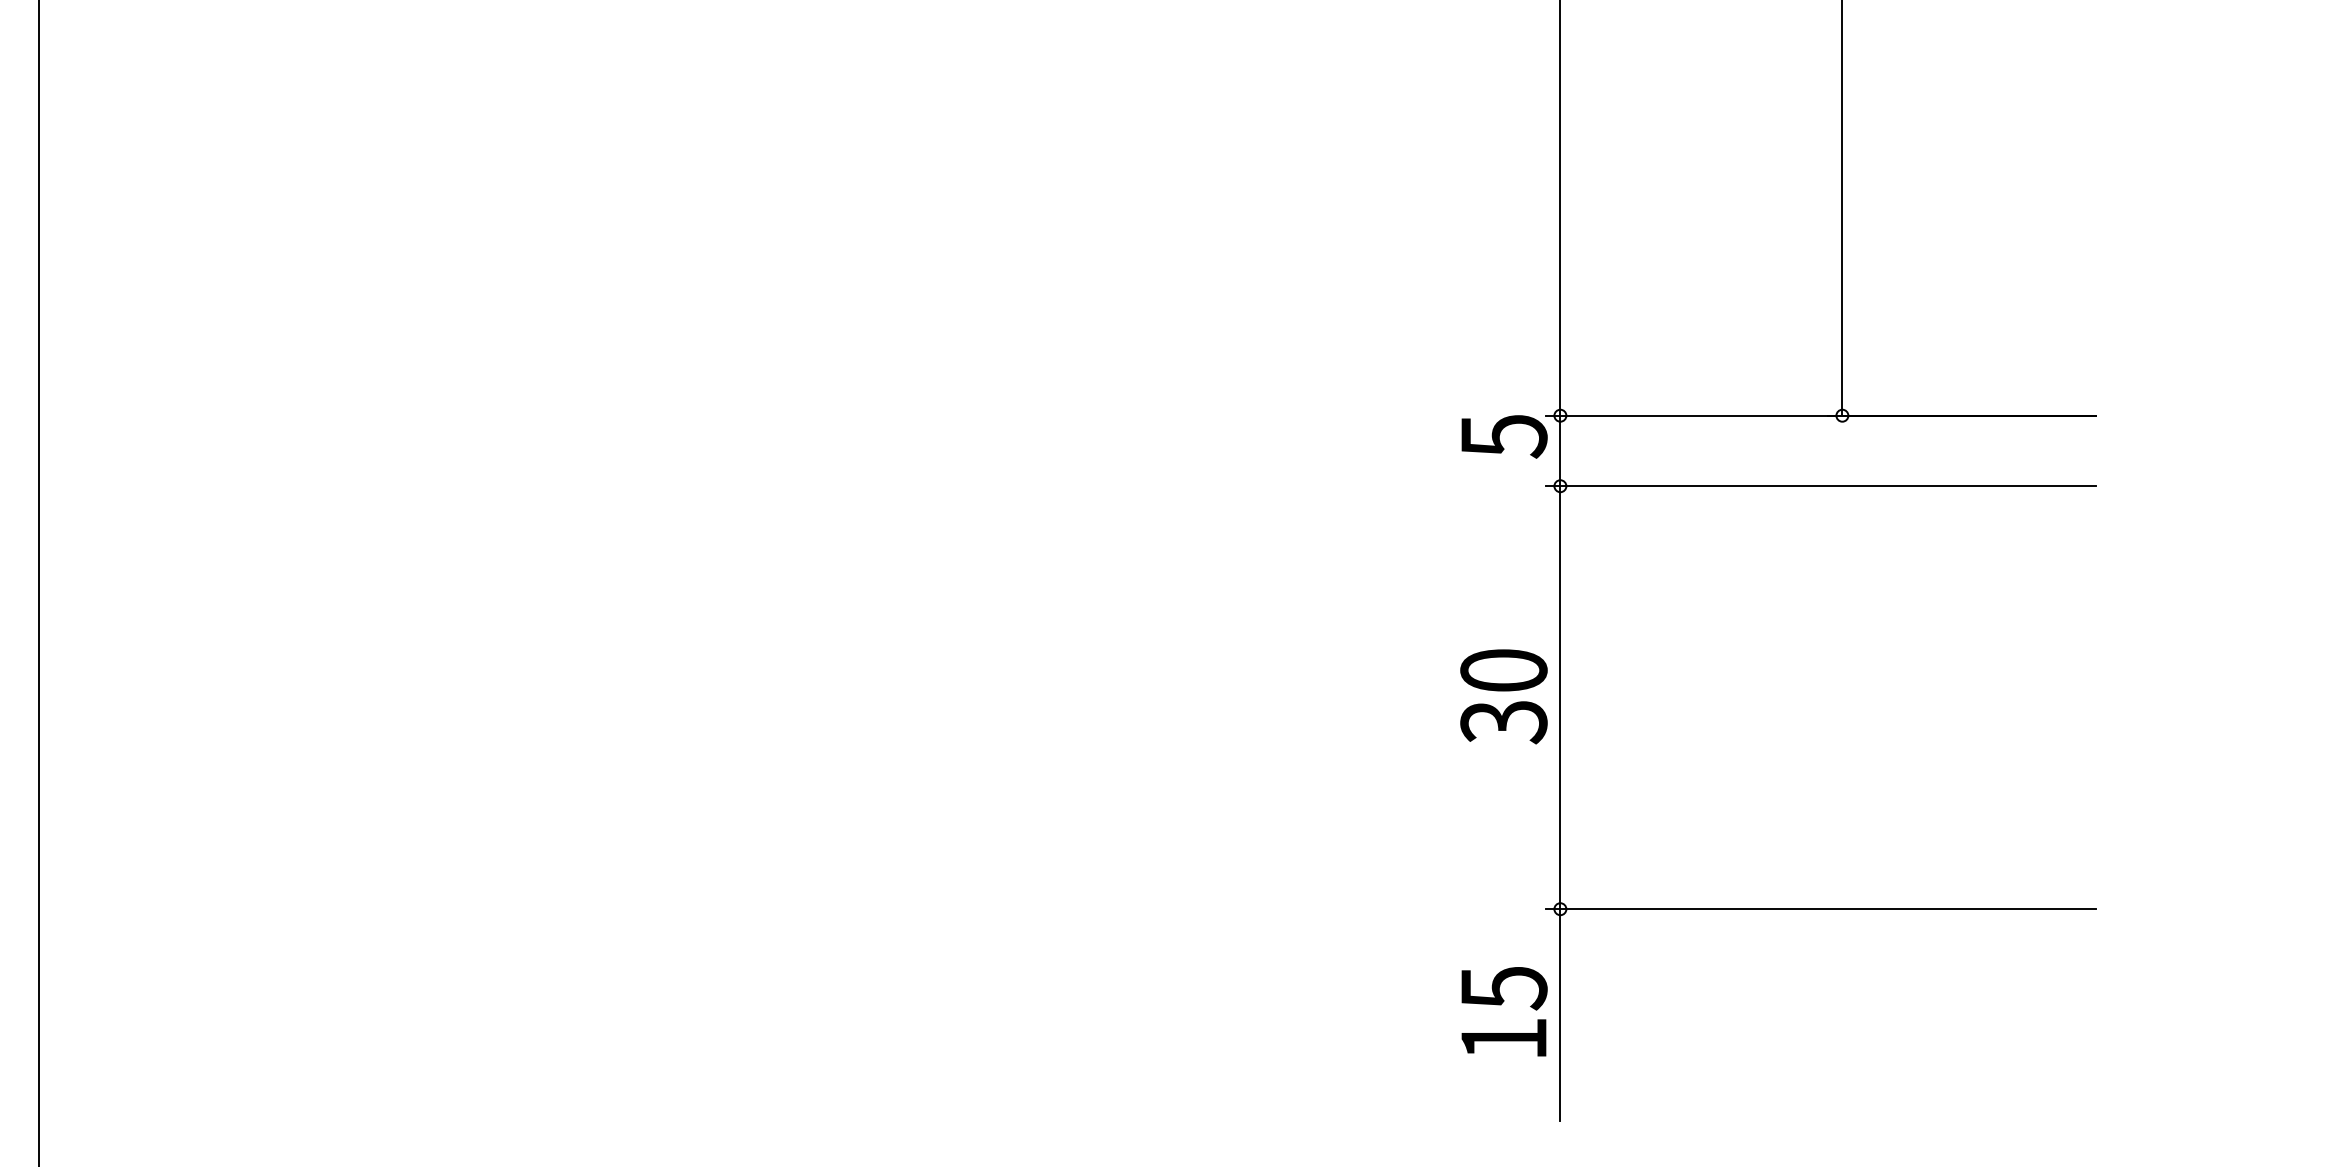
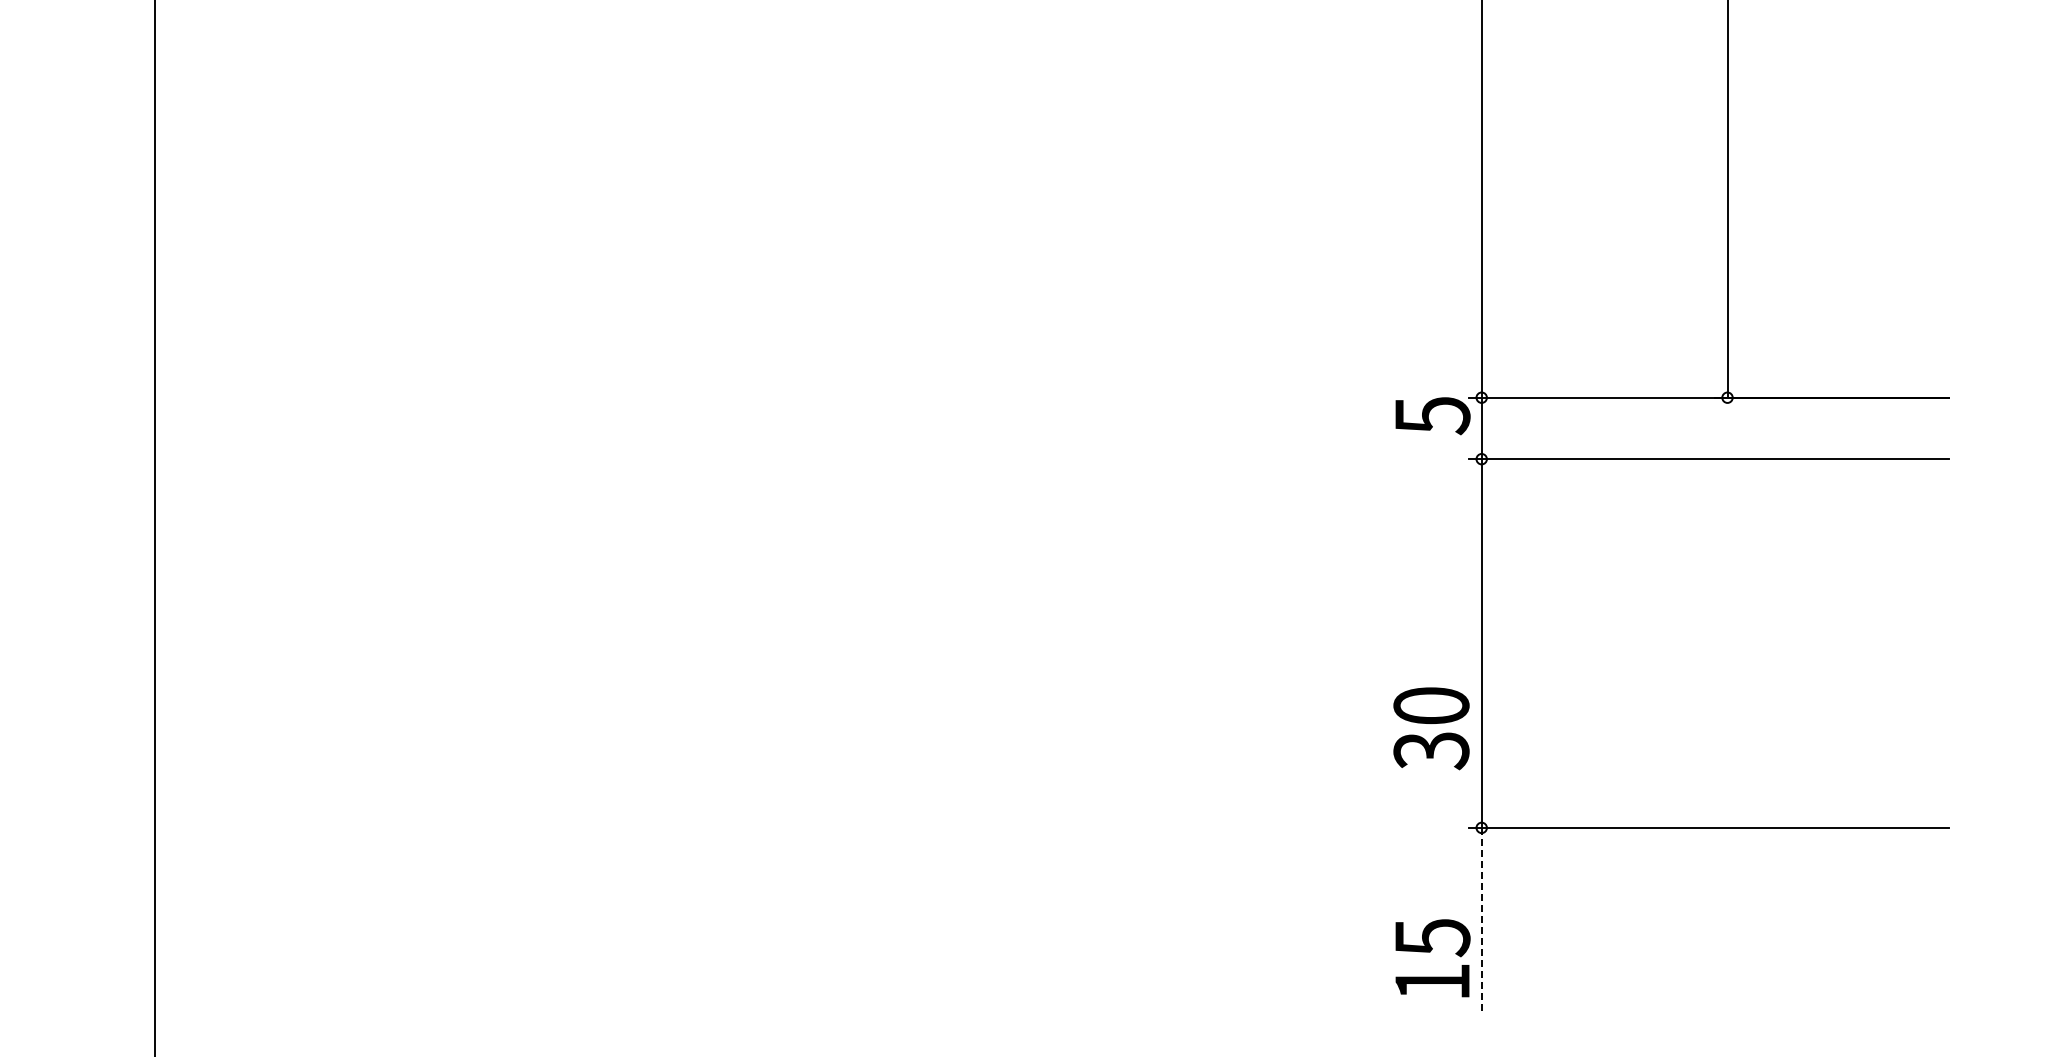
text: (1503, 696) -> (1431, 728), moved
text: (1503, 1012) -> (1432, 958), moved
line: (1560, 1015) -> (1481, 920), solid -> dashed

